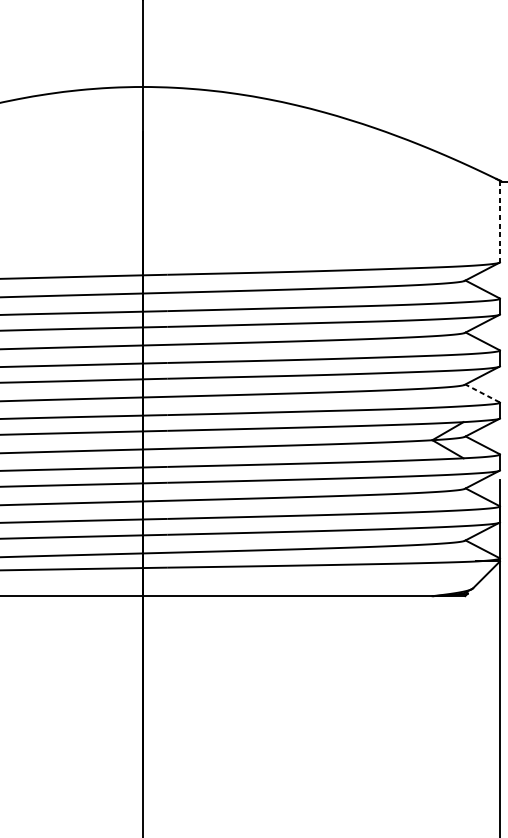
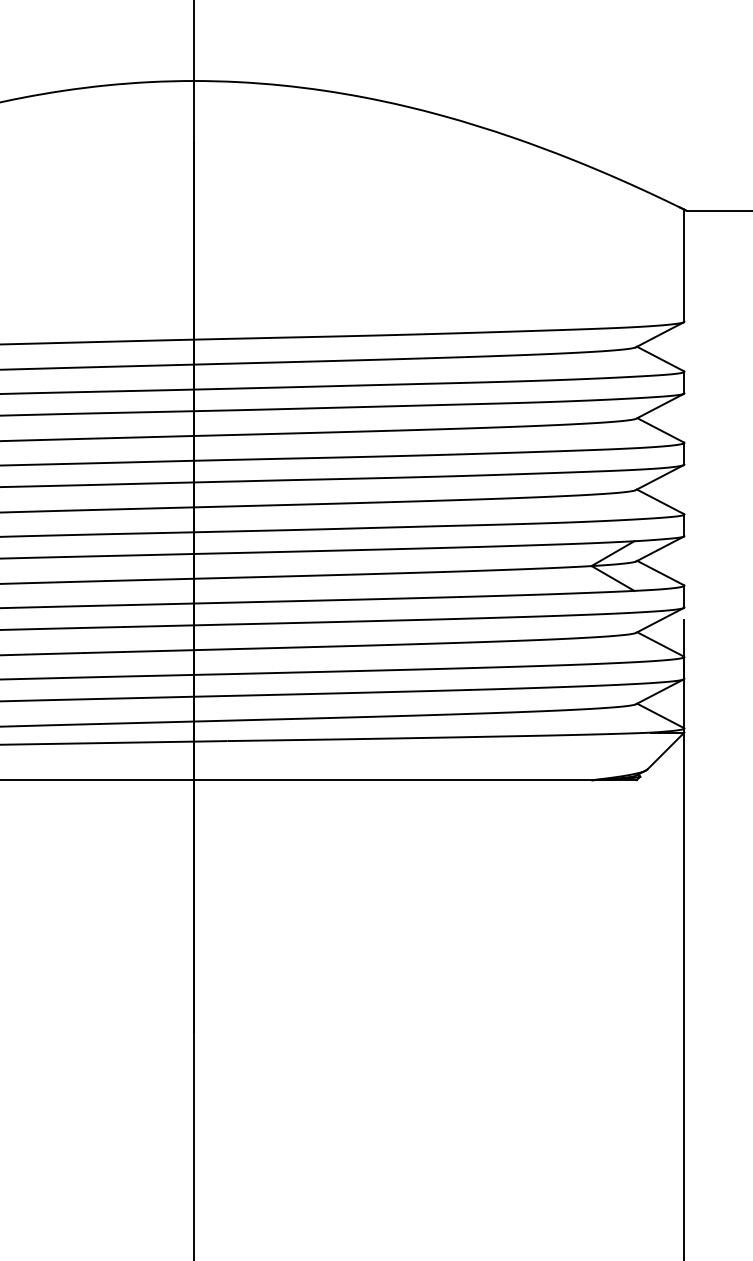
line: (500, 222) -> (684, 266), dashed -> solid
line: (481, 393) -> (659, 501), dashed -> solid

